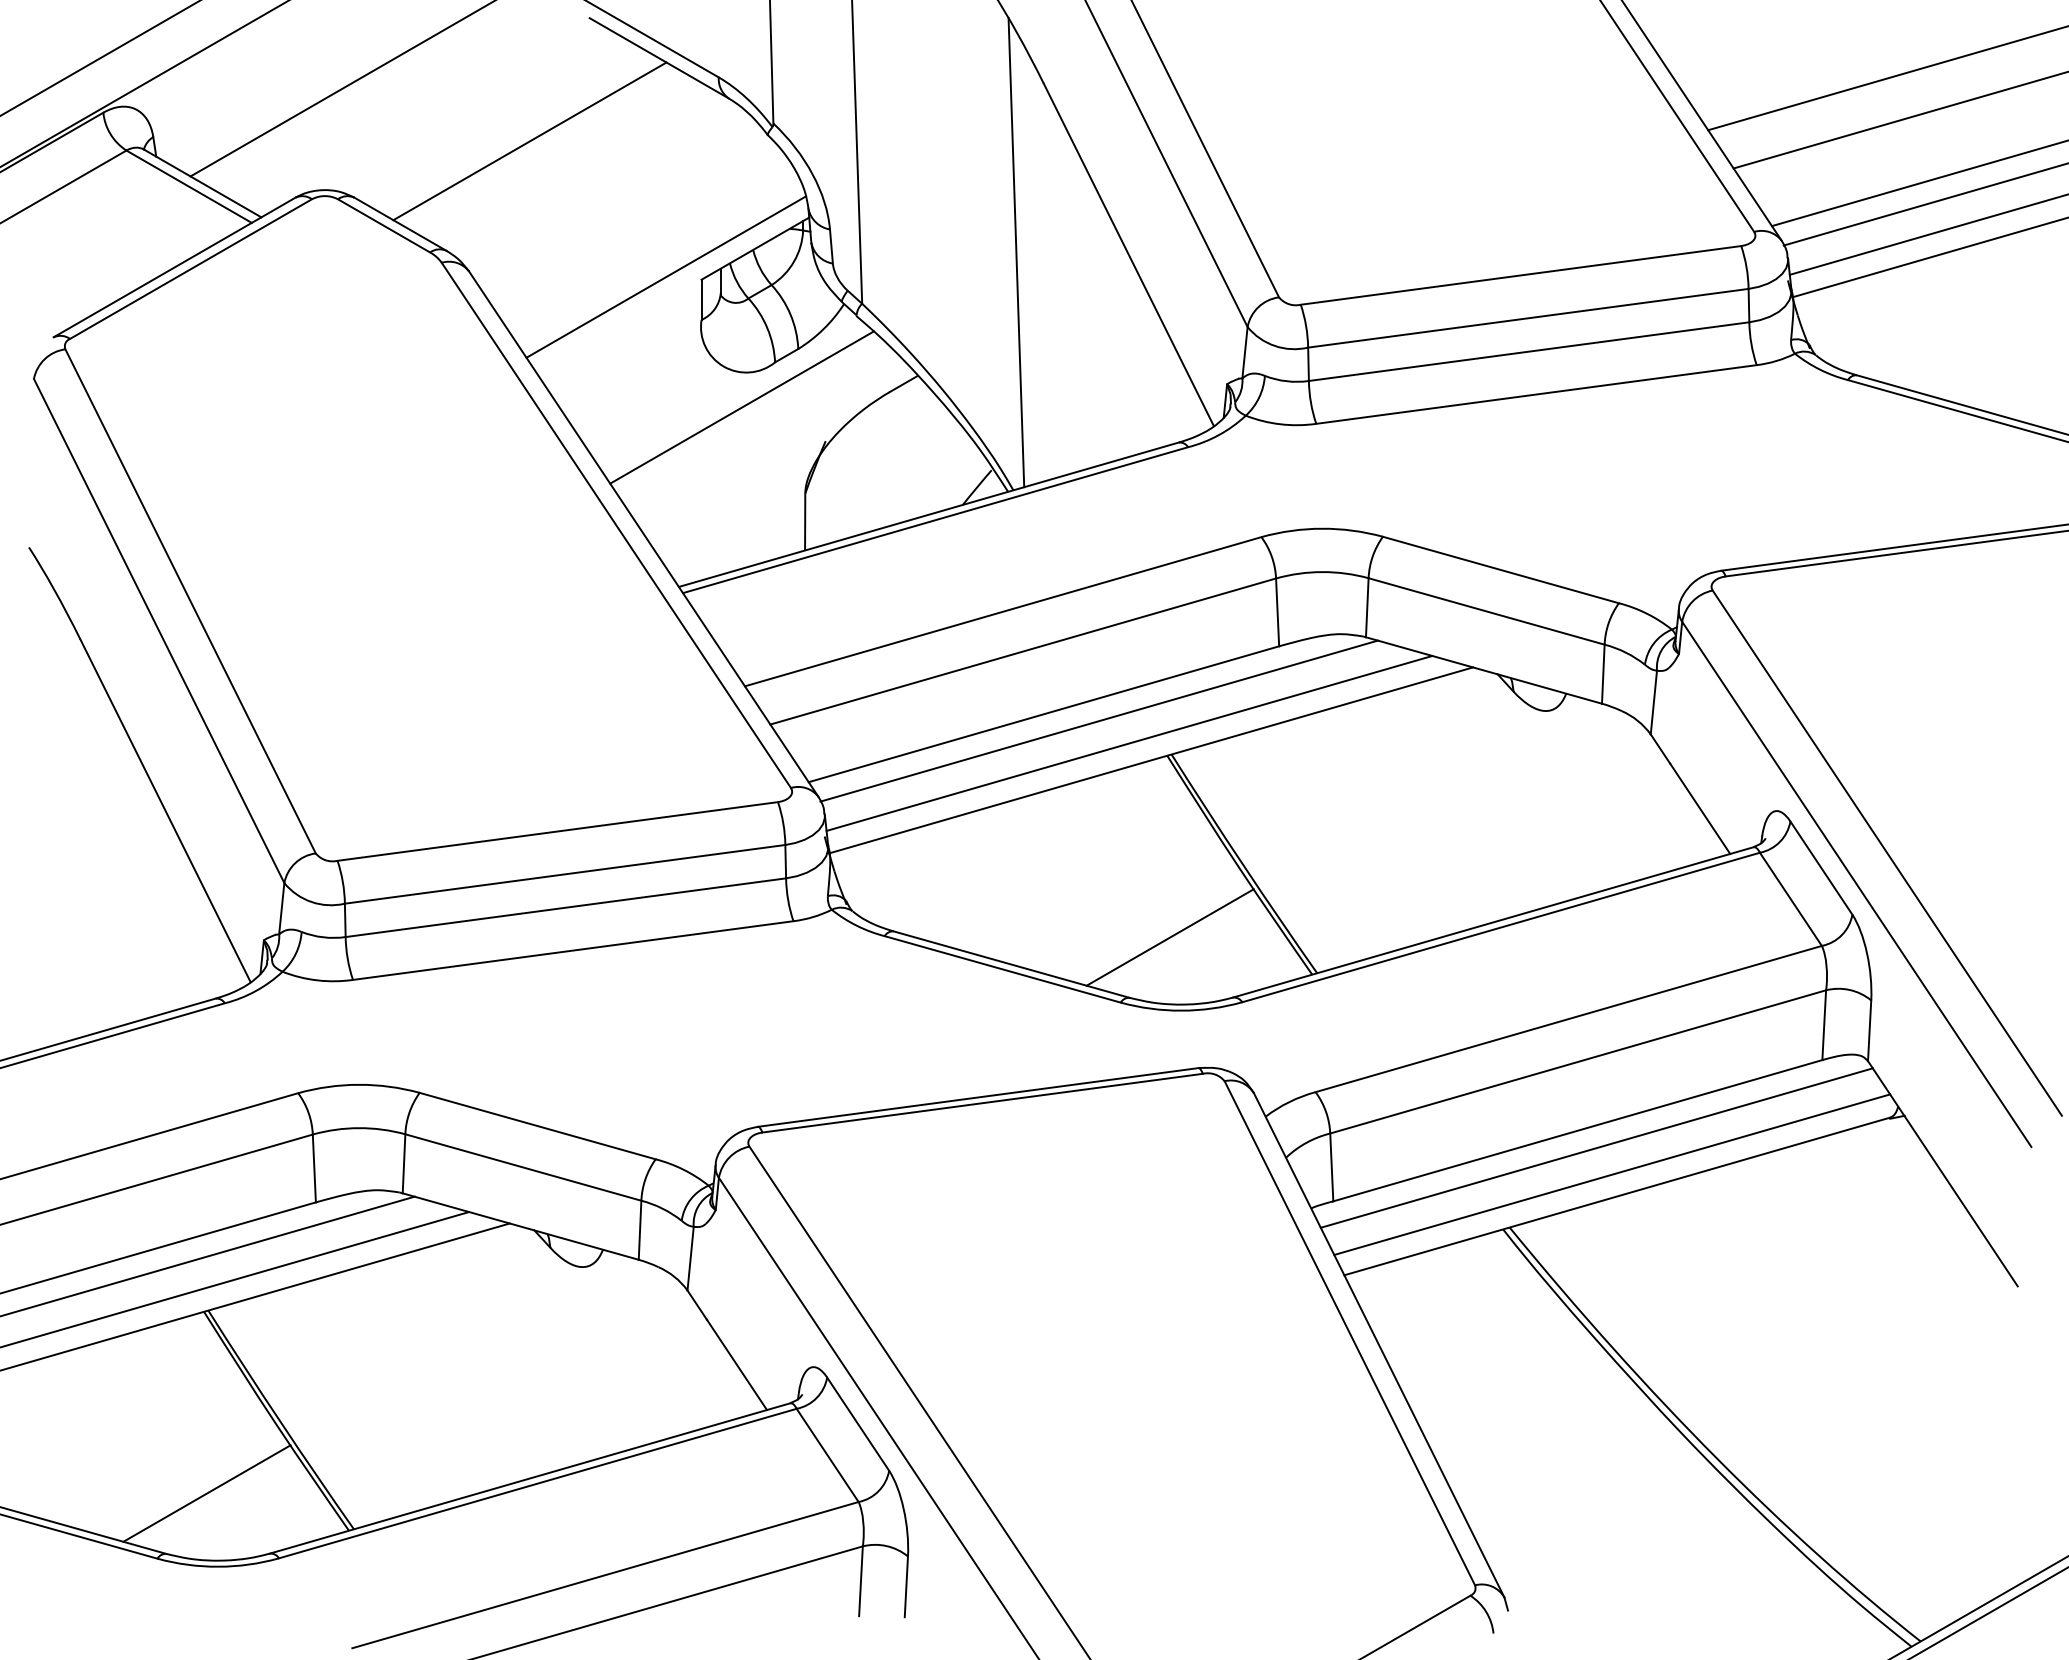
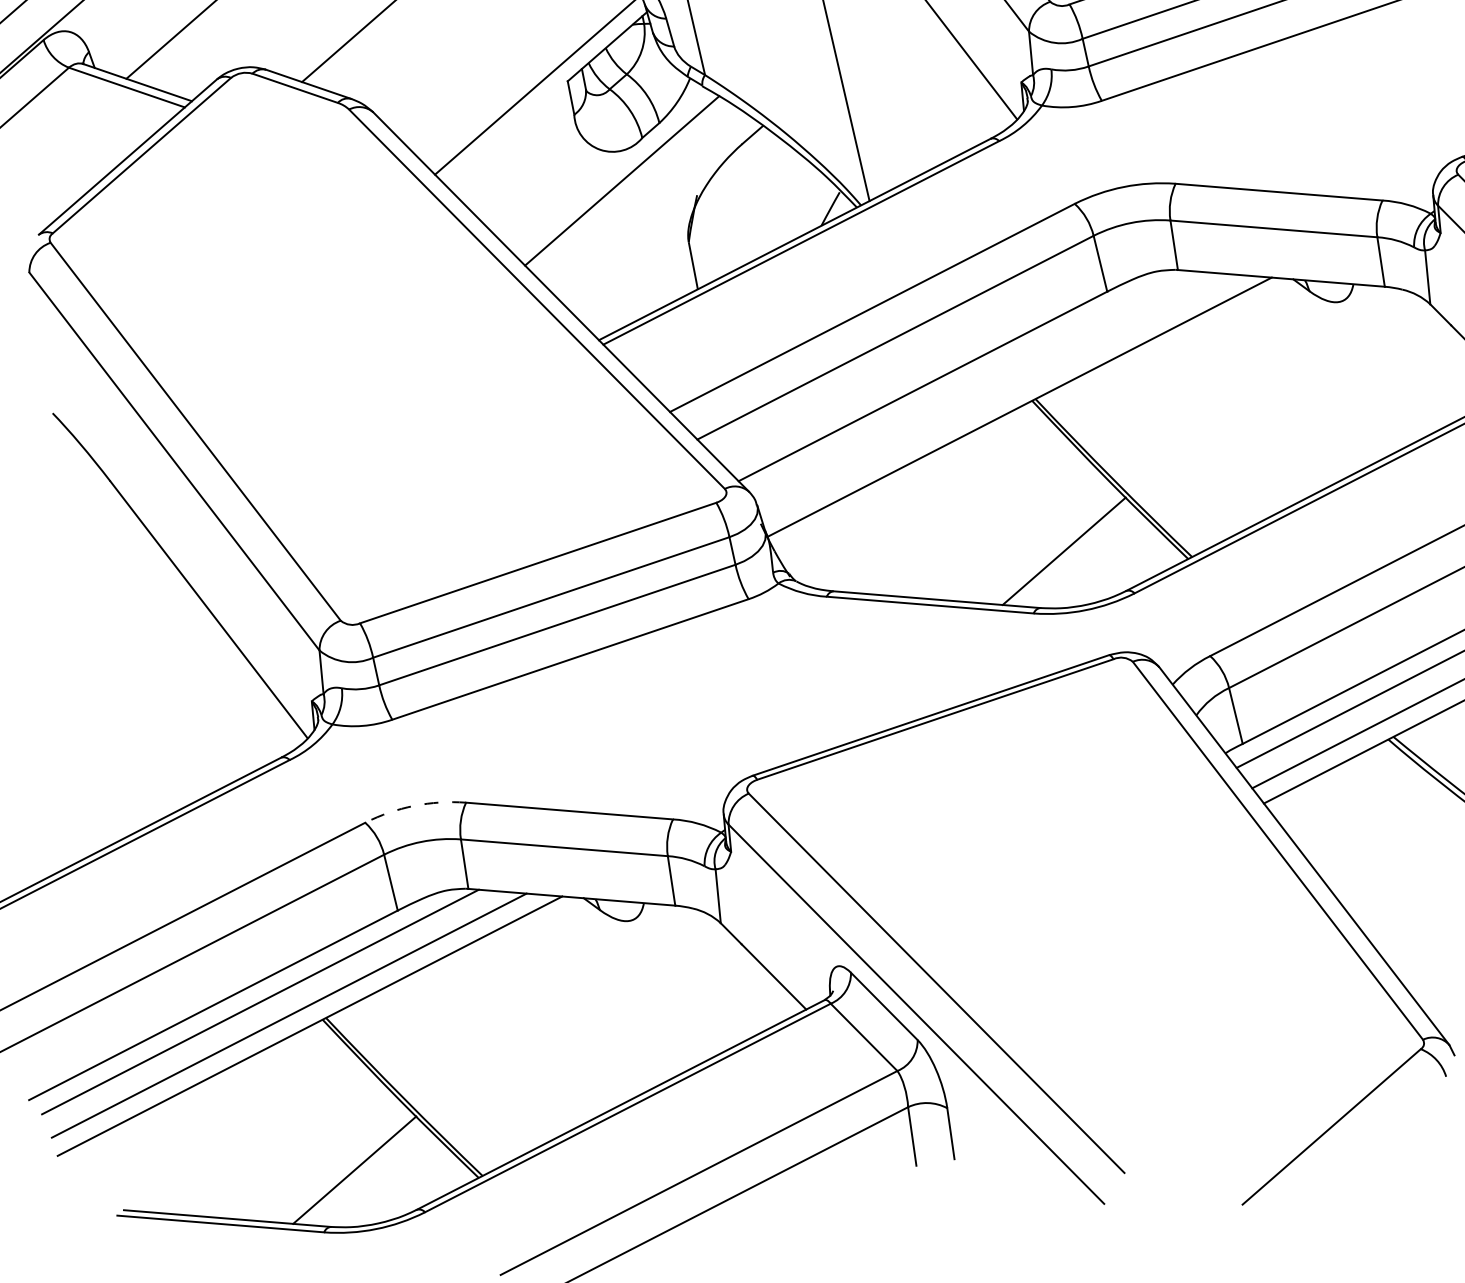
line: (1098, 720) -> (969, 382), removed
line: (1129, 742) -> (998, 395), removed
arc: (358, 1084) -> (413, 805), solid -> dashed

